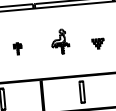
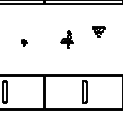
part: (60, 41) -> (67, 39), size x0.7
part: (97, 43) -> (98, 31), moved
part: (16, 48) -> (23, 42), size x0.6

